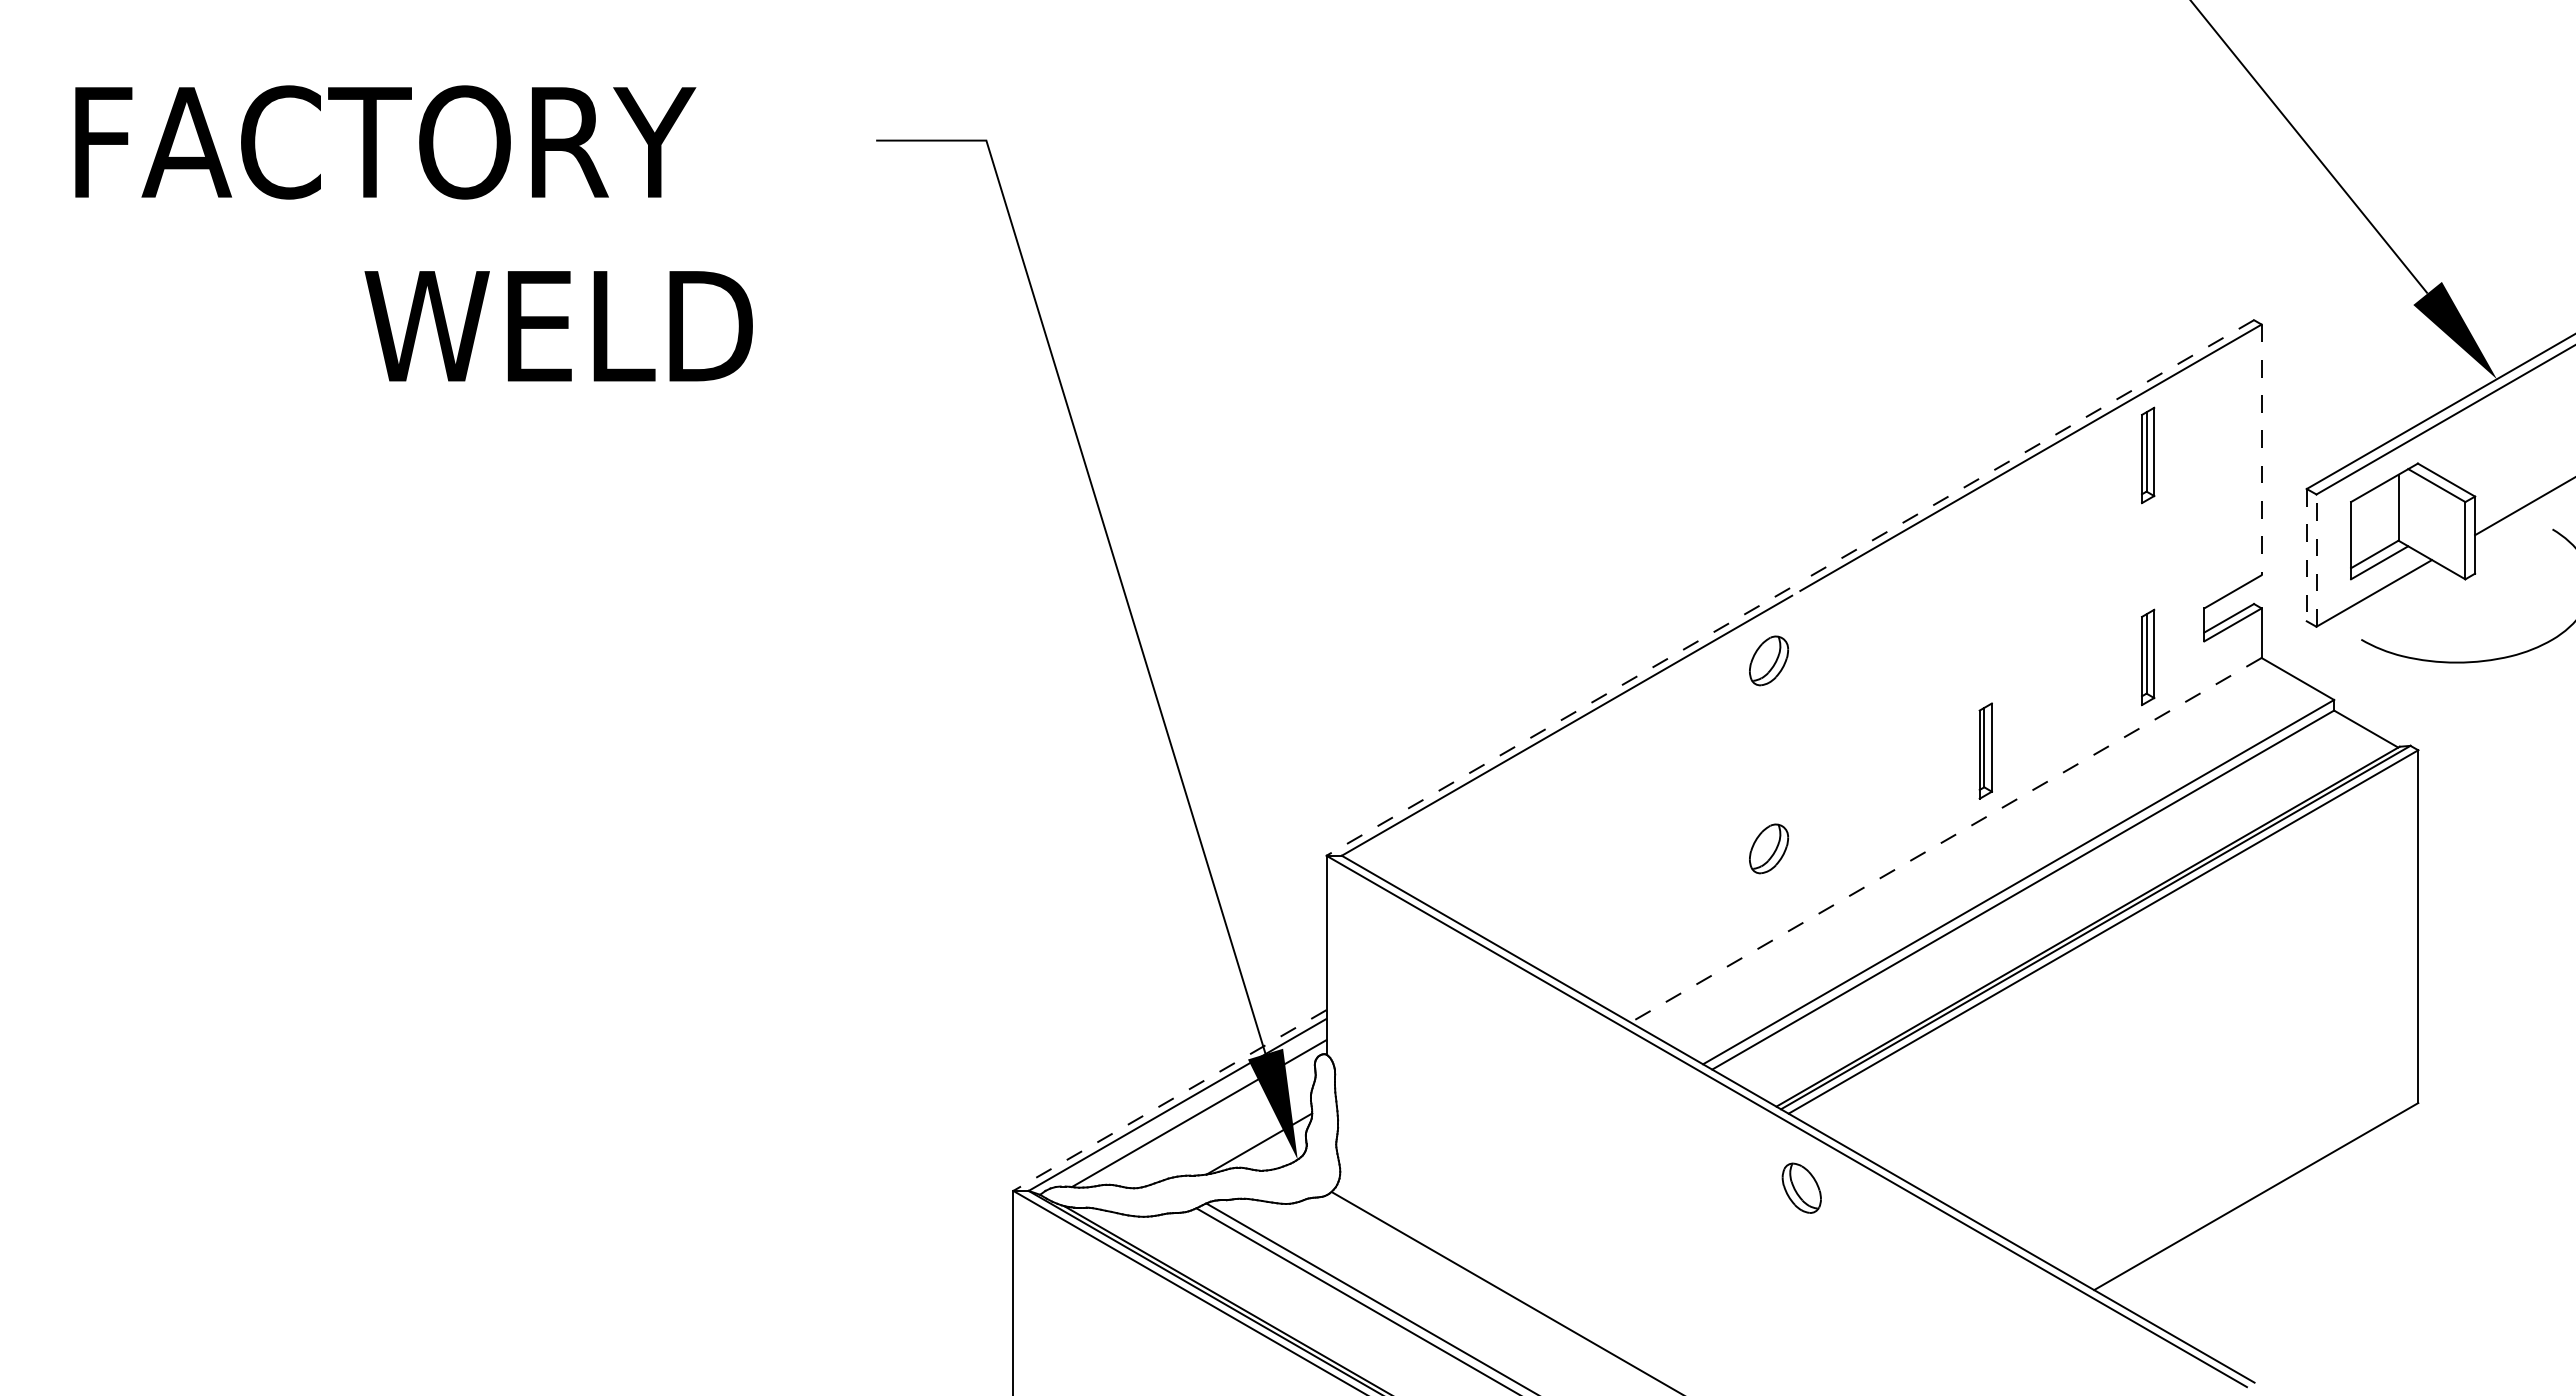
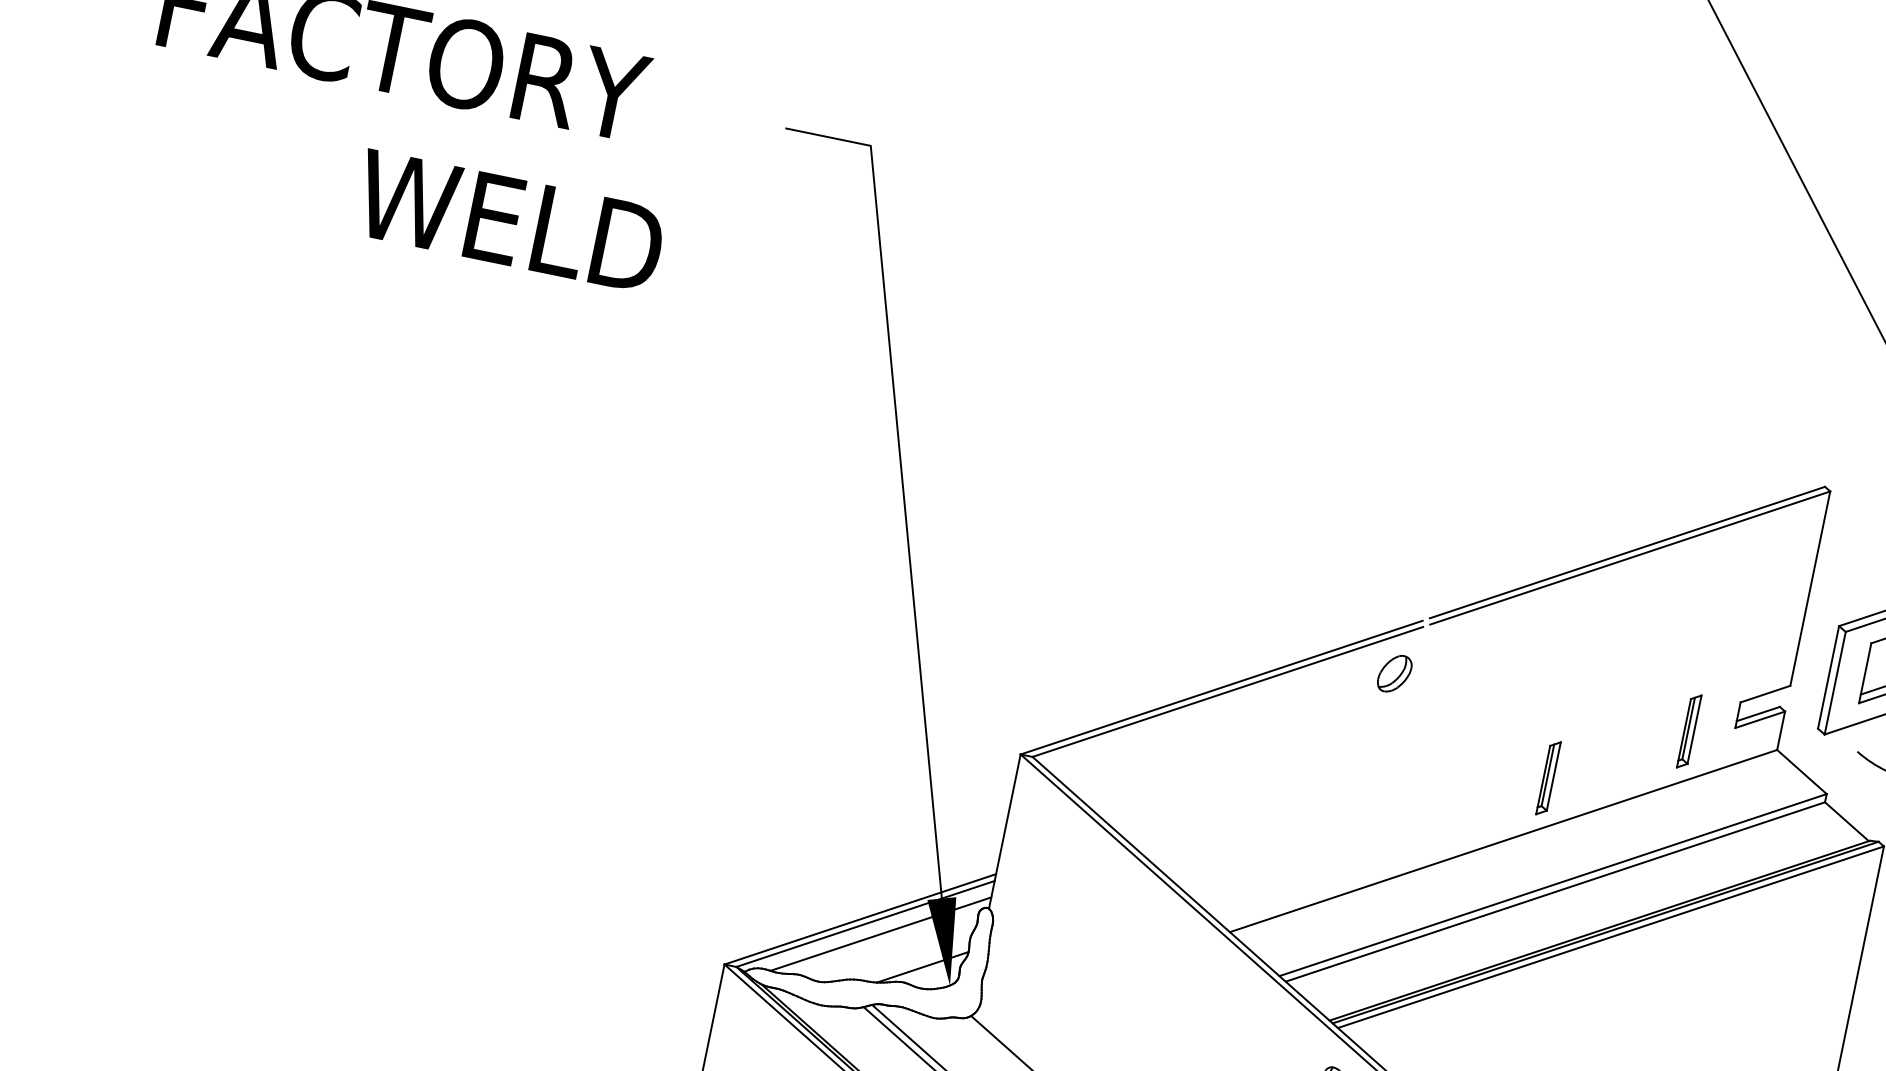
line: (2261, 450) -> (1810, 589), dashed -> solid
line: (2025, 451) -> (1626, 552), dashed -> solid
part: (2148, 455) -> (1721, 574), removed
line: (2306, 555) -> (1828, 677), dashed -> solid
line: (2316, 560) -> (1835, 683), dashed -> solid
line: (1558, 721) -> (1221, 687), dashed -> solid
line: (1945, 840) -> (1503, 841), dashed -> solid
part: (1768, 848) -> (1364, 819), removed
line: (1169, 1100) -> (859, 919), dashed -> solid

